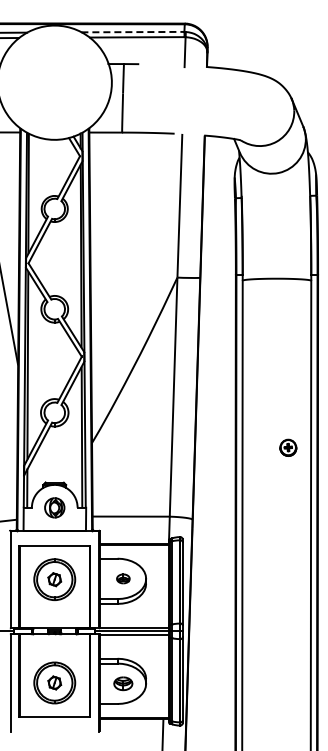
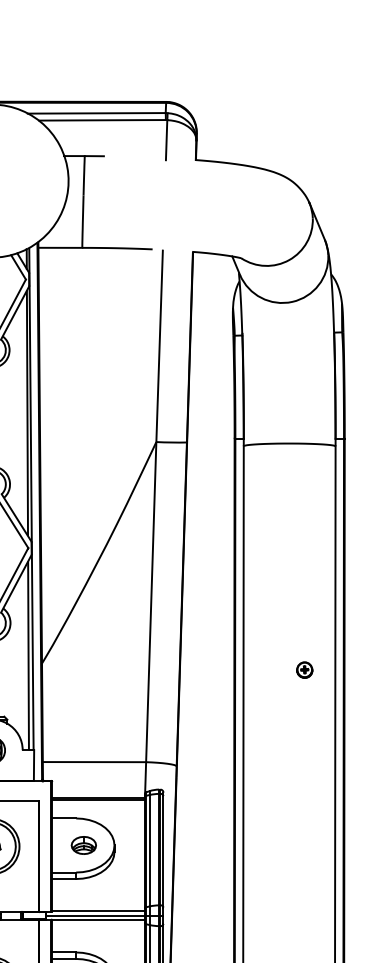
line: (132, 32) -> (96, 113), dashed -> solid
part: (287, 447) -> (303, 669), size x0.71
part: (123, 578) -> (84, 844), size x1.43

